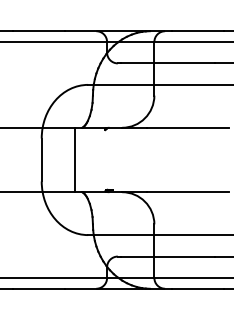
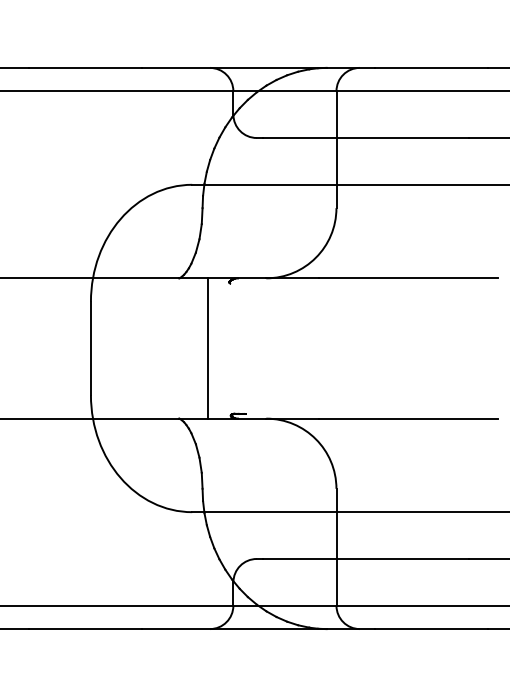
line: (74, 159) -> (208, 347), moved

